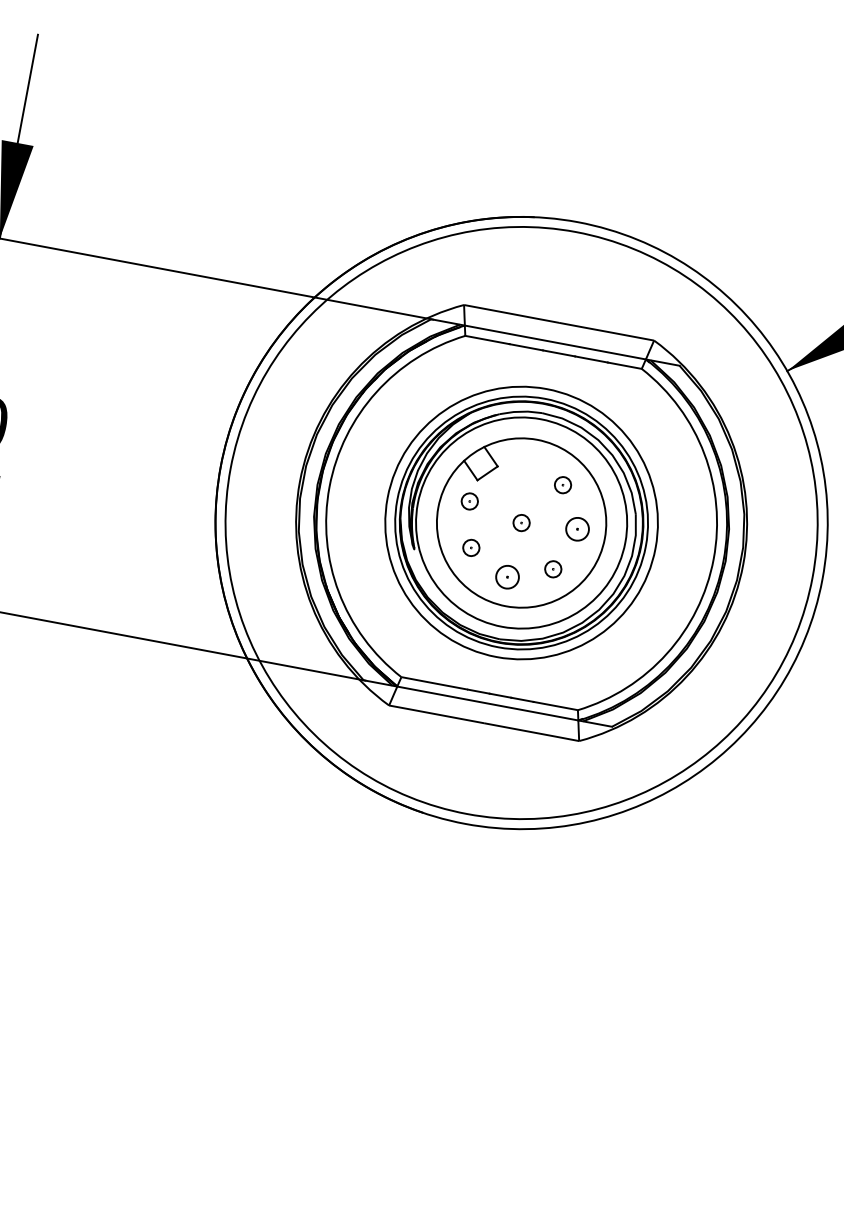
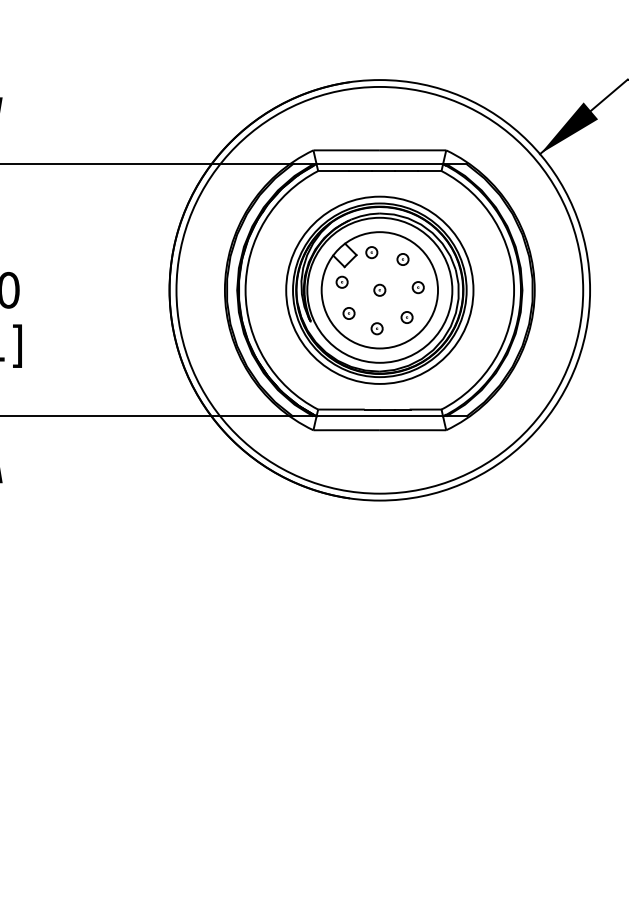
part: (519, 466) -> (371, 252), added
part: (576, 529) -> (417, 287), size x0.71
part: (506, 576) -> (376, 328), size x0.71

